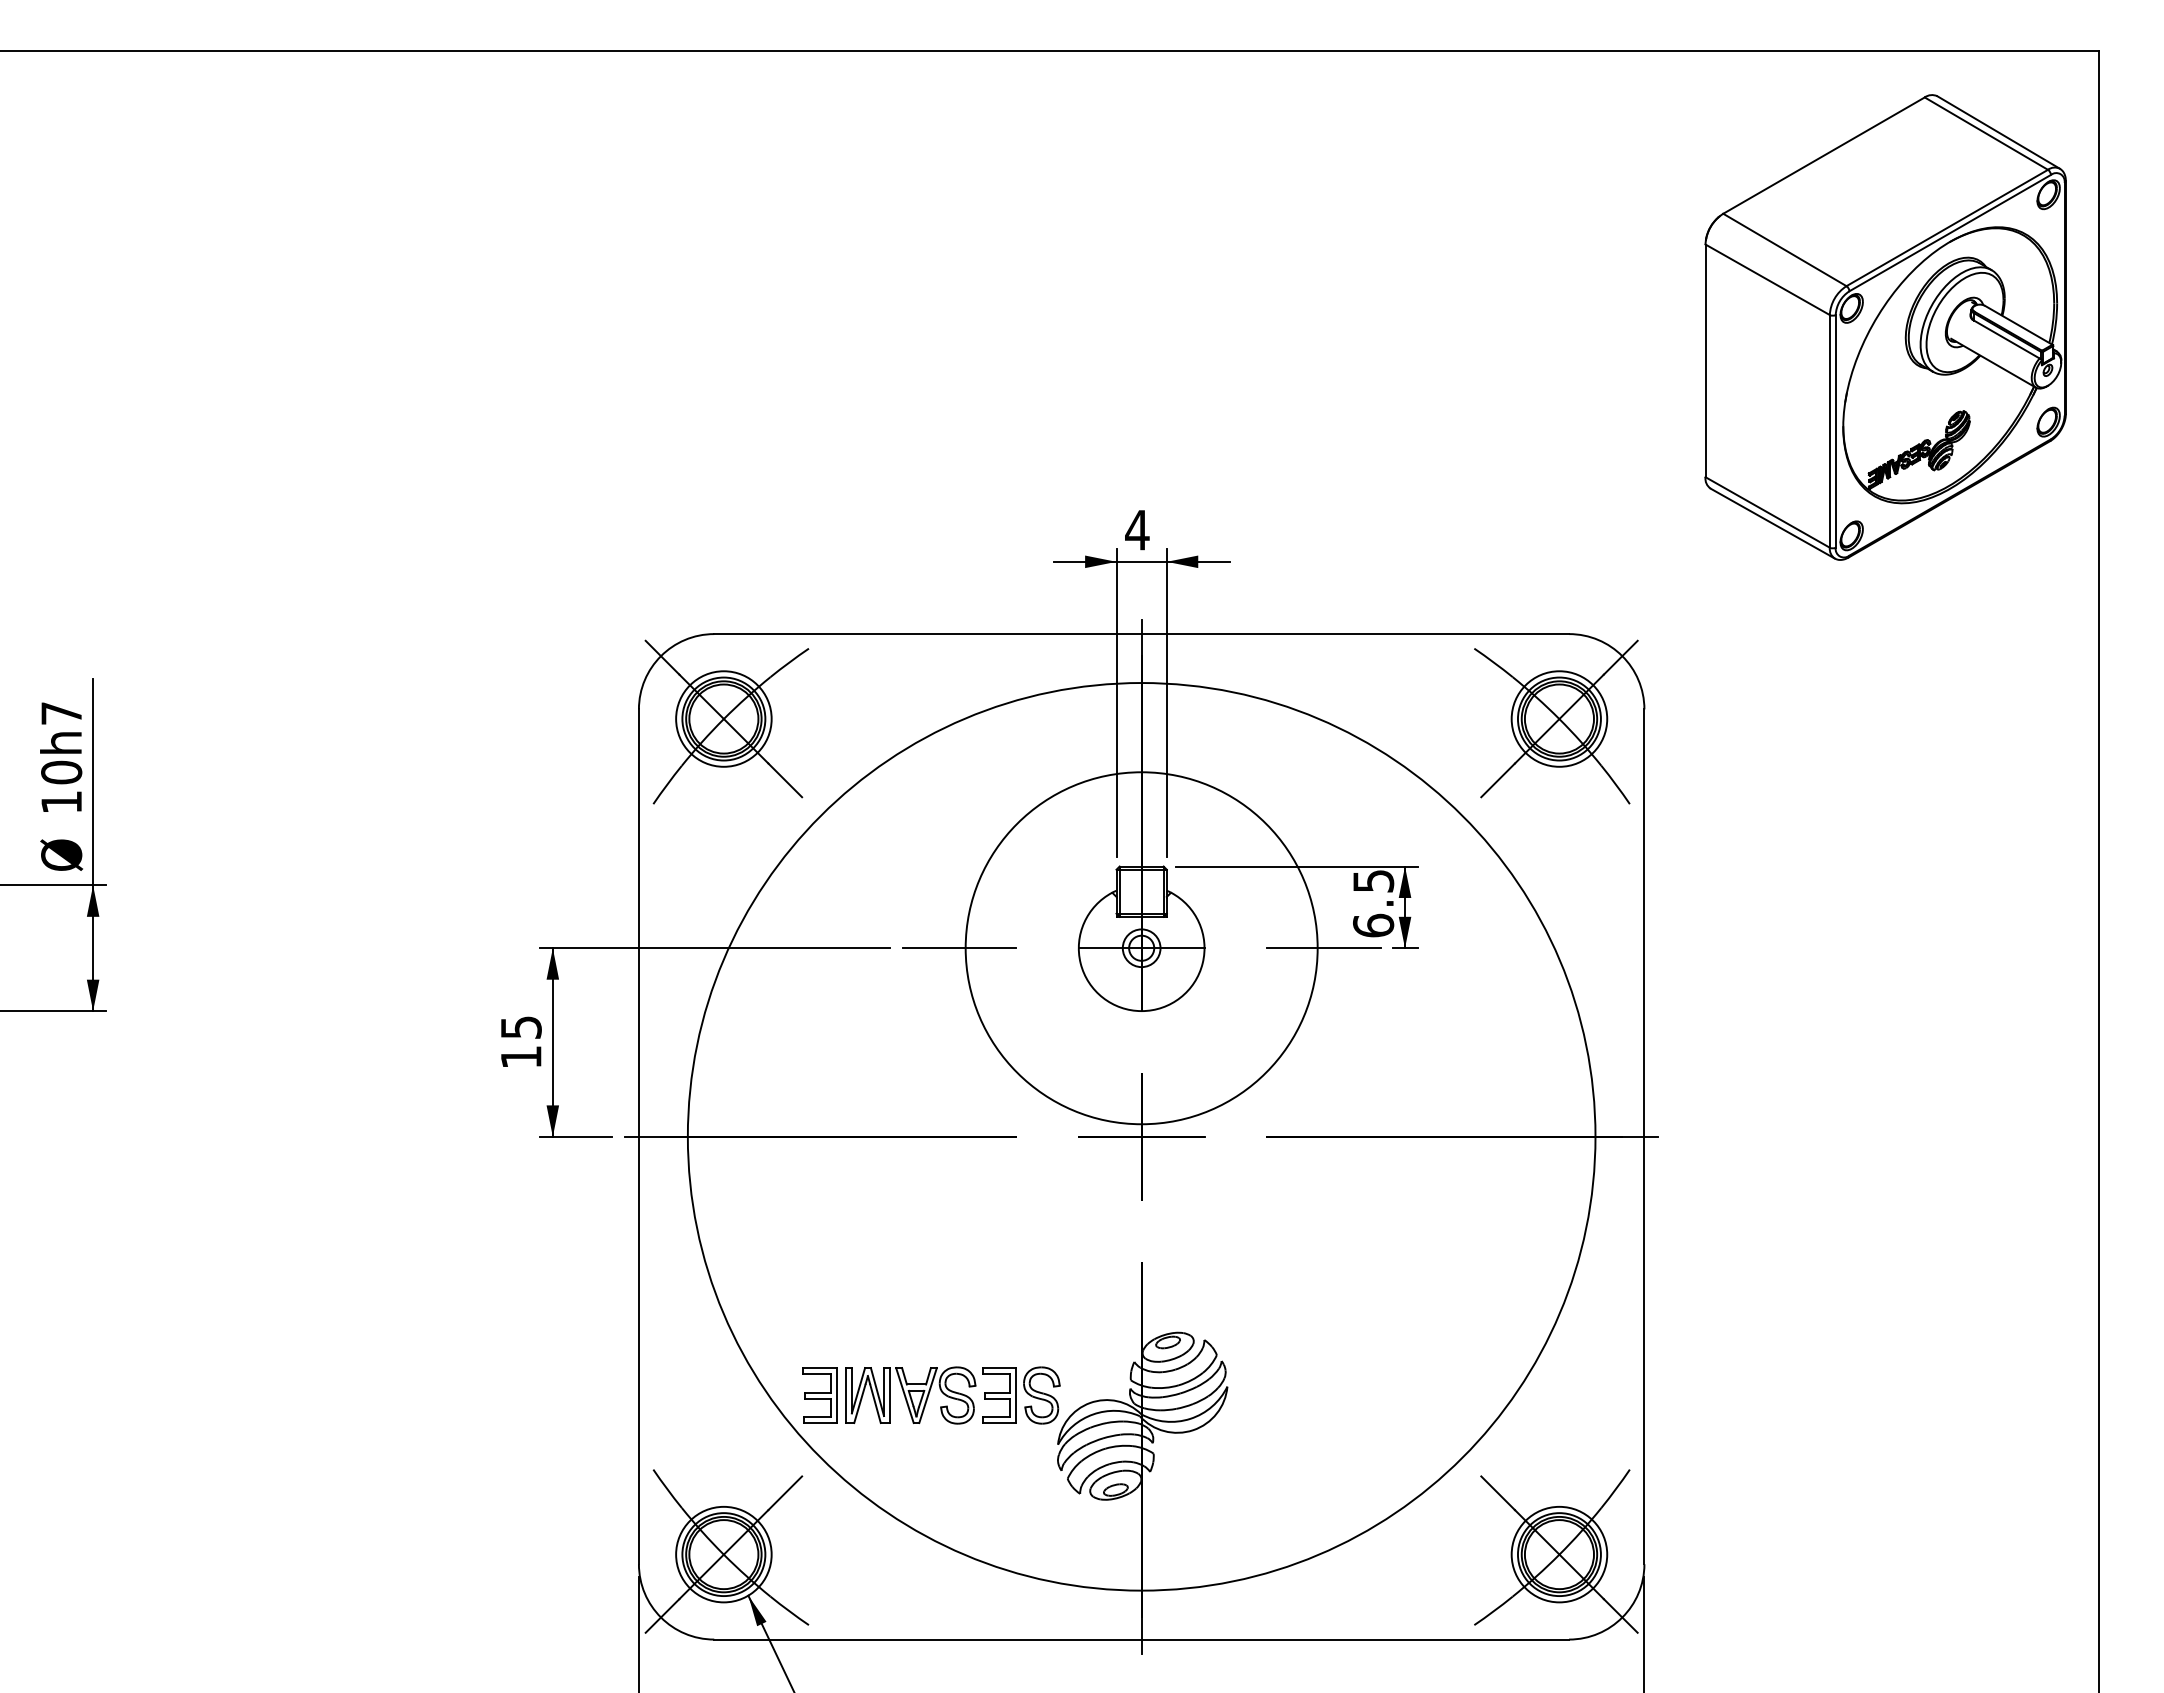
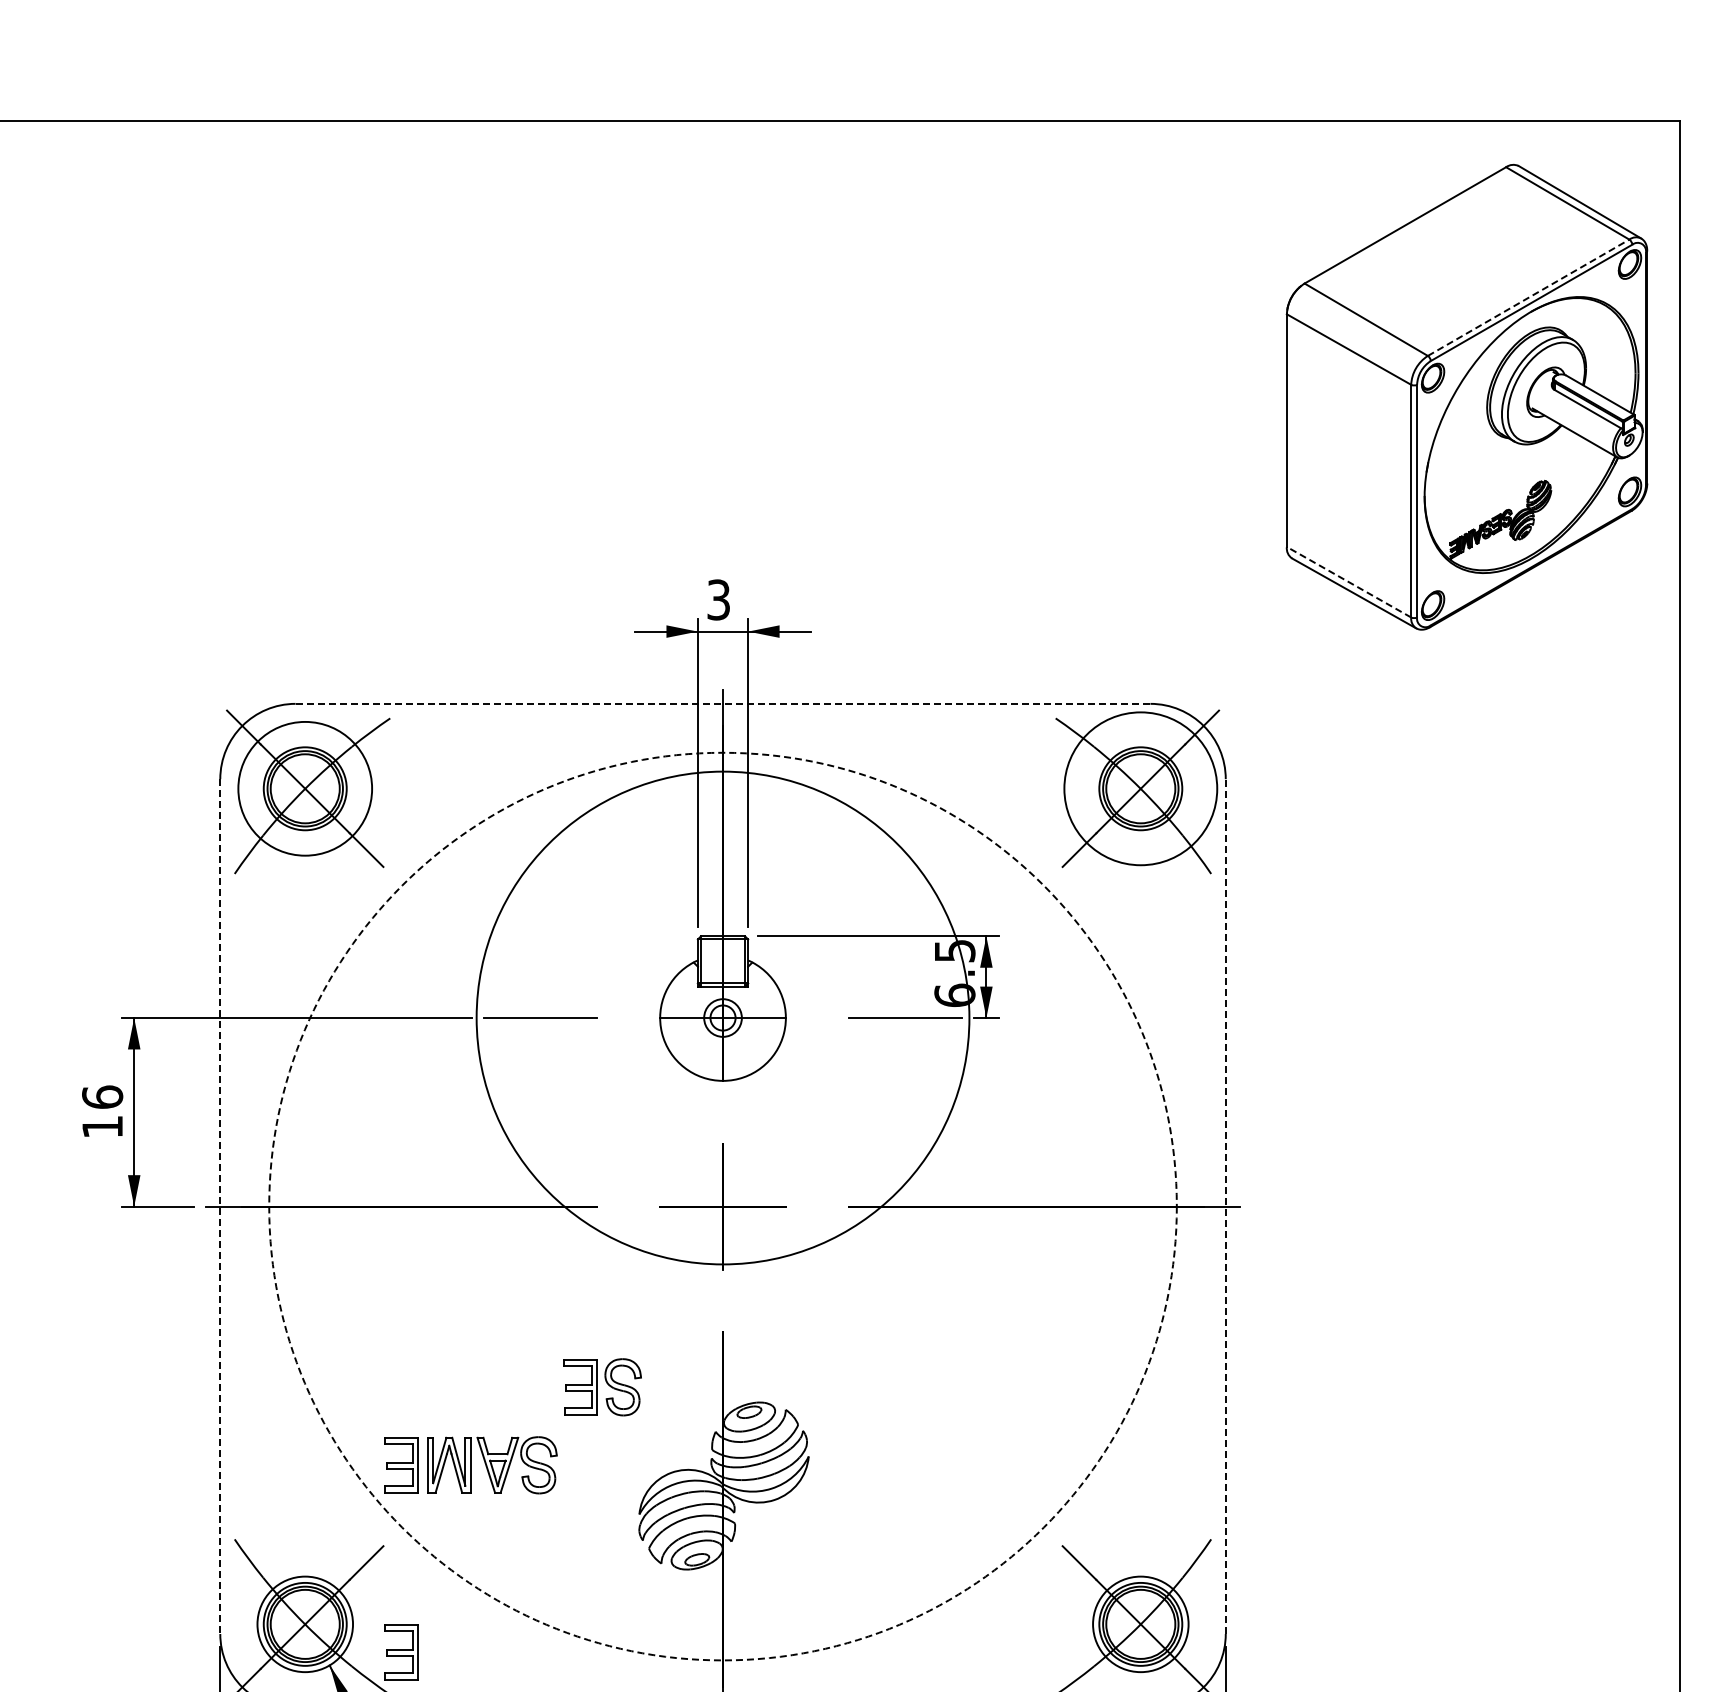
line: (1947, 227) -> (1528, 297), solid -> dashed
line: (1767, 512) -> (1348, 582), solid -> dashed
text: (1137, 529) -> (718, 599), 4 -> 3
line: (1141, 634) -> (722, 704), solid -> dashed
circle: (723, 718) -> (304, 788), size x1.4
circle: (1559, 718) -> (1140, 788), size x1.6
circle: (1141, 948) -> (722, 1018), size x1.4
text: (520, 1027) -> (101, 1097), 15 -> 16
circle: (1141, 1136) -> (722, 1206), solid -> dashed
line: (1644, 1136) -> (1225, 1206), solid -> dashed
line: (638, 1137) -> (219, 1207), solid -> dashed
part: (1021, 1395) -> (602, 1387), moved
part: (819, 1582) -> (400, 1652), added

